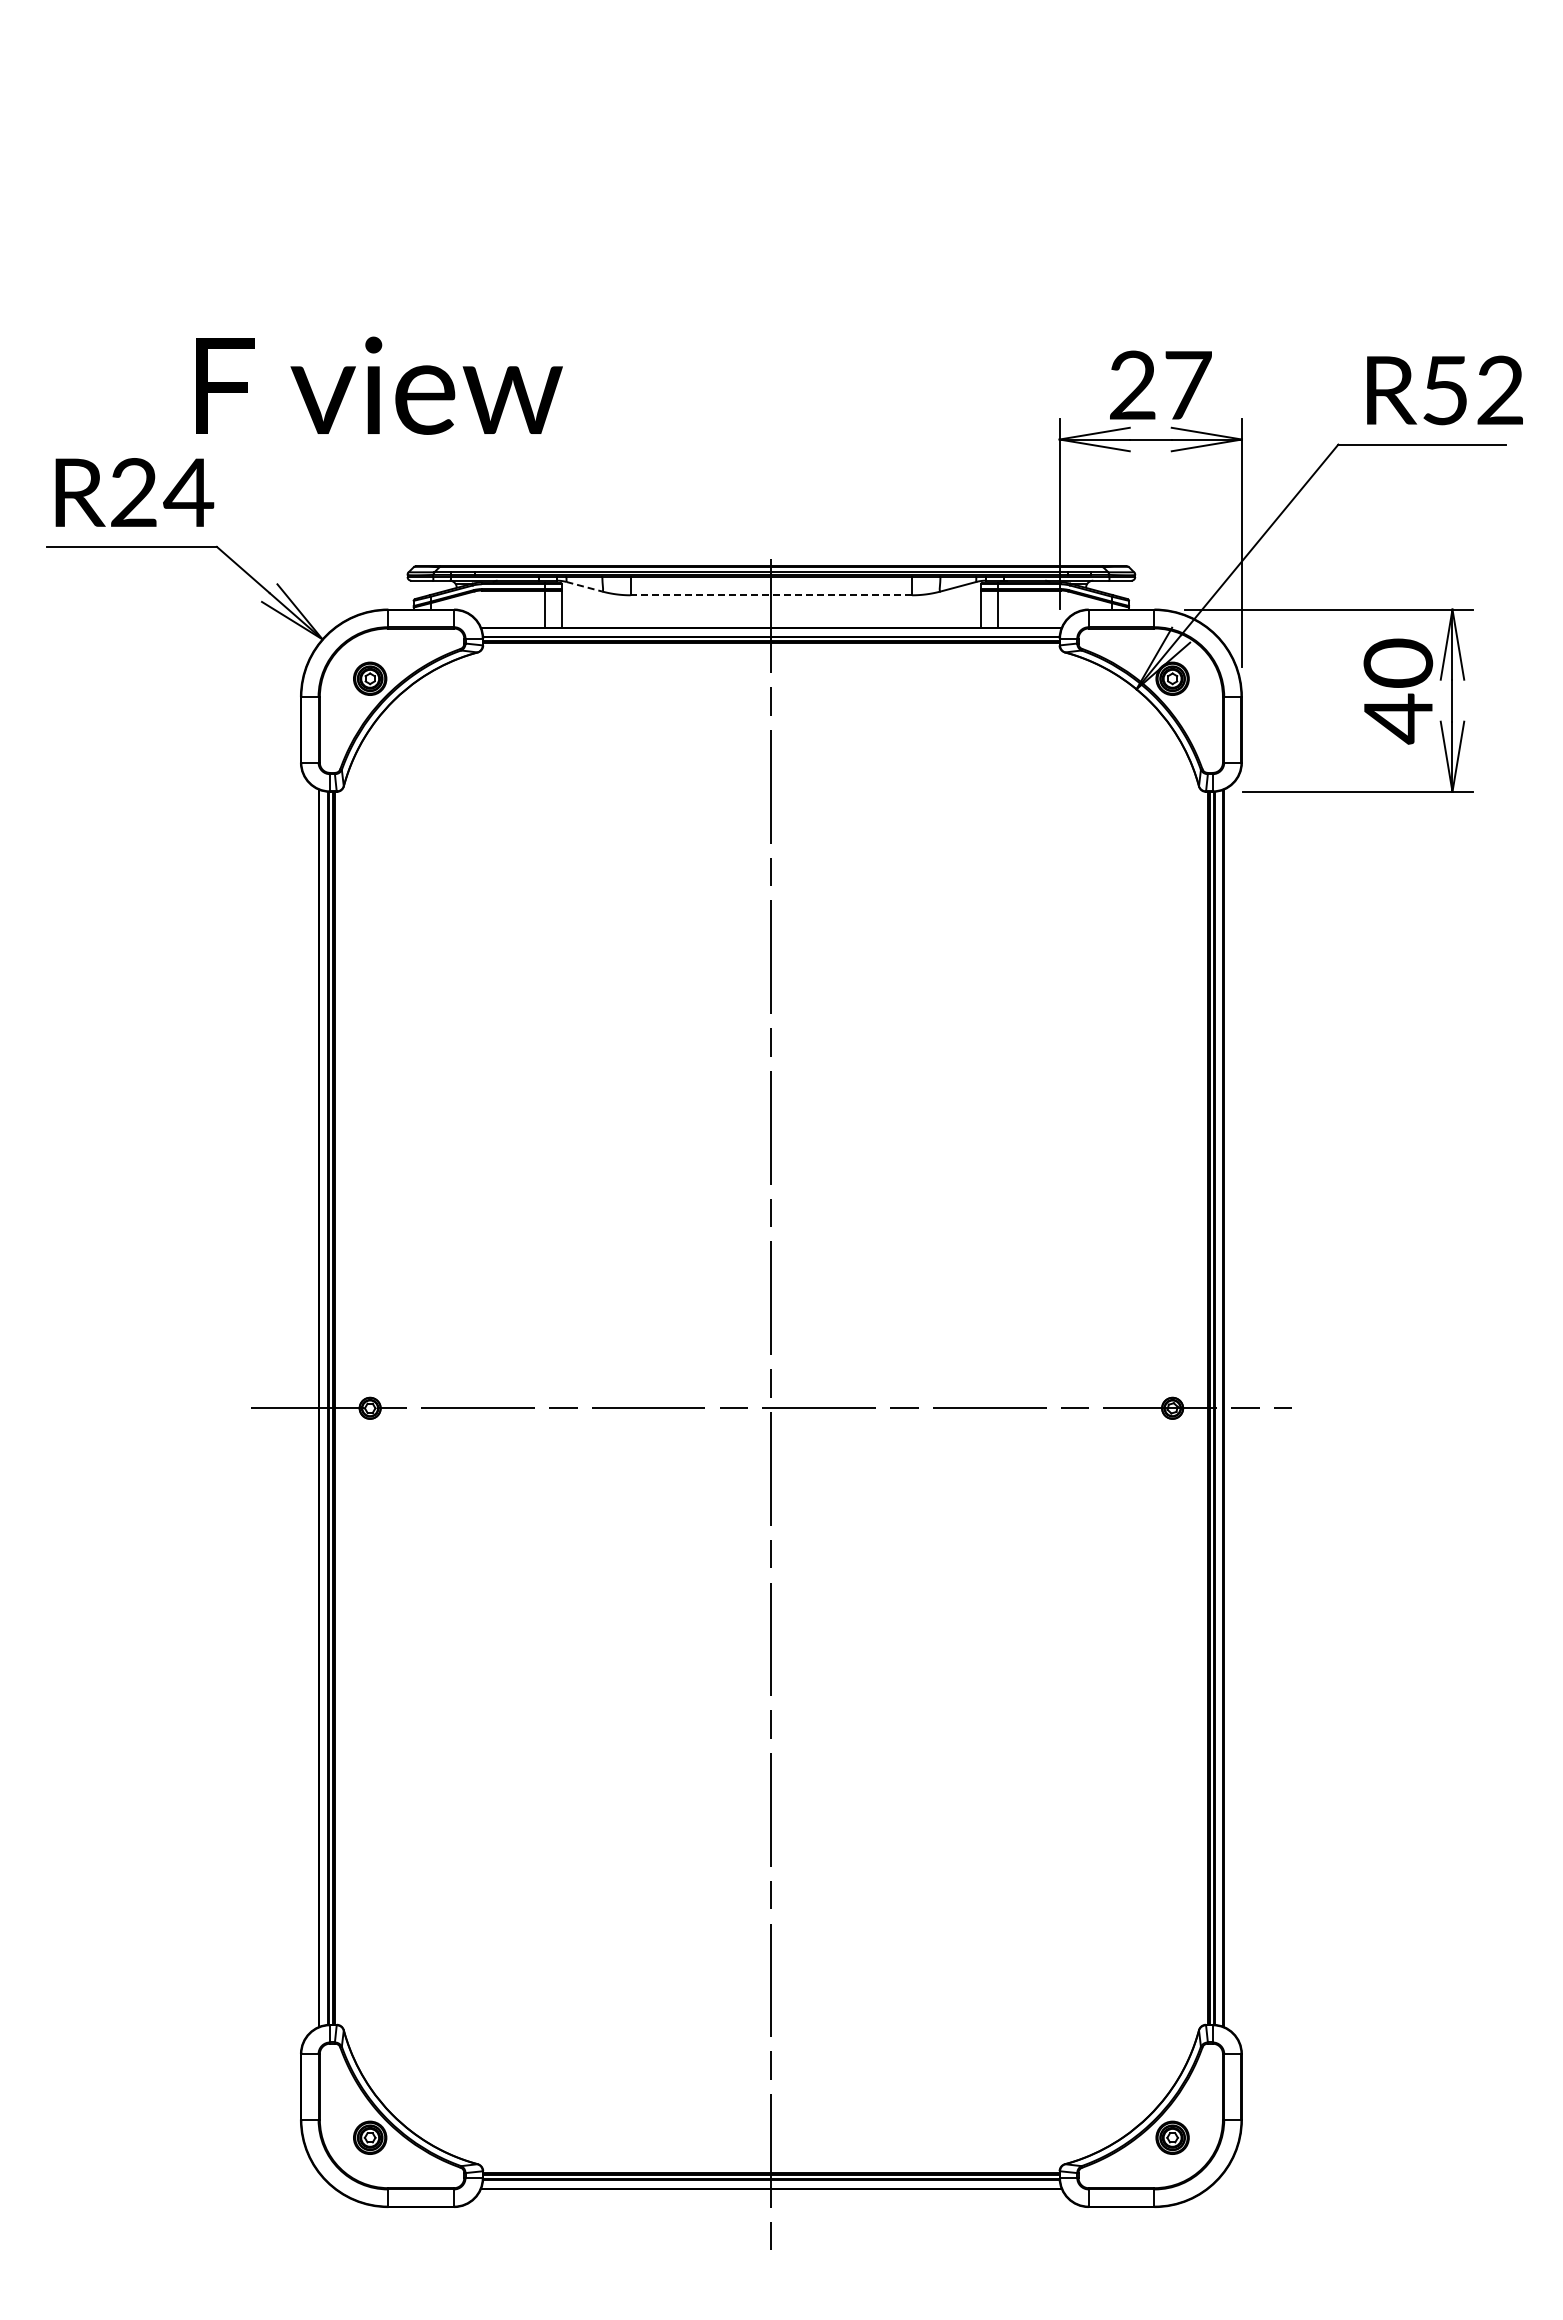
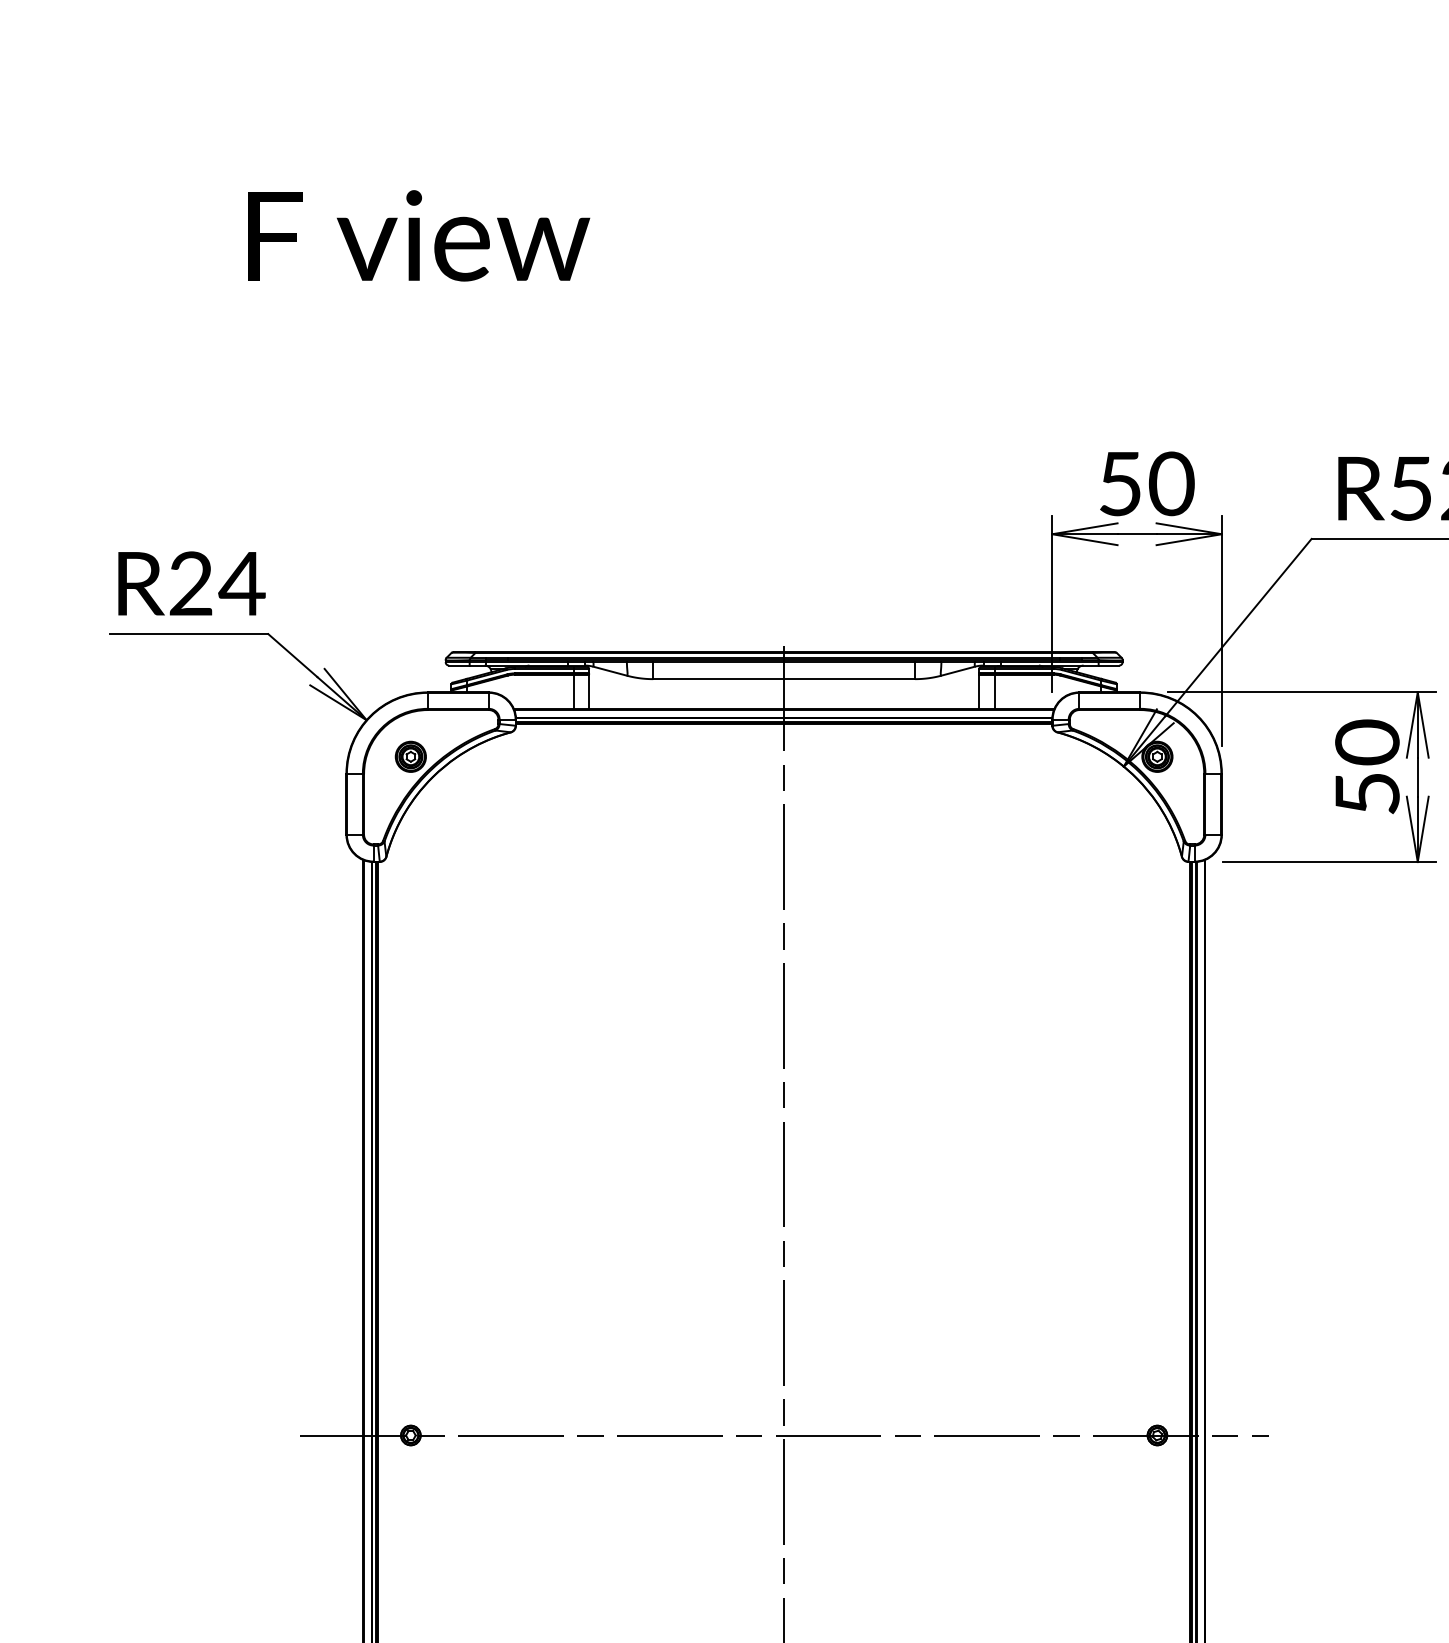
text: (379, 385) -> (419, 235), moved
text: (1161, 385) -> (1147, 483), 27 -> 50
line: (584, 586) -> (610, 670), dashed -> solid
line: (771, 595) -> (784, 679), dashed -> solid
text: (1398, 718) -> (1367, 793), 40 -> 50

